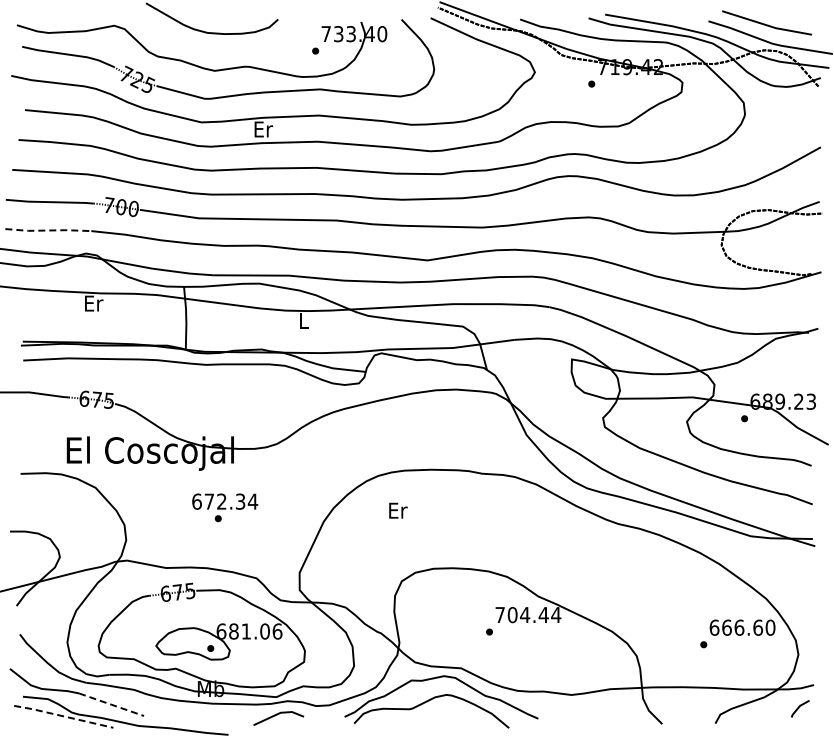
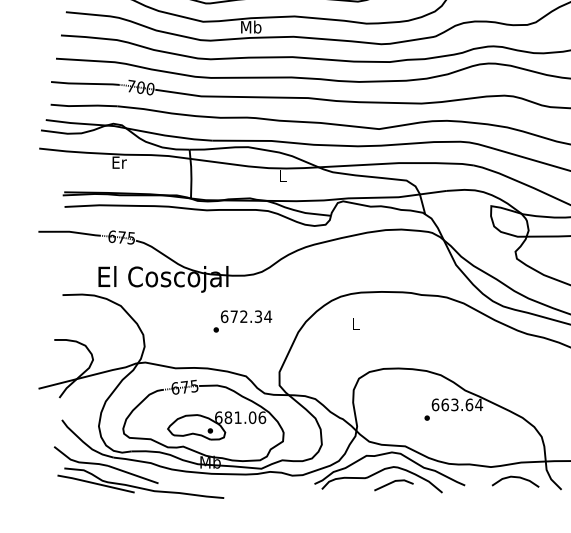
text: (263, 128) -> (251, 26), Er -> Mb
line: (48, 230) -> (84, 105), dashed -> solid
text: (225, 501) -> (246, 316), moved
text: (398, 510) -> (356, 323), Er -> L
text: (521, 614) -> (452, 404), 704.44 -> 663.64
line: (112, 704) -> (133, 474), dashed -> solid
curve: (602, 708) -> (515, 477), added
line: (277, 715) -> (392, 483), moved
line: (63, 716) -> (95, 483), dashed -> solid

